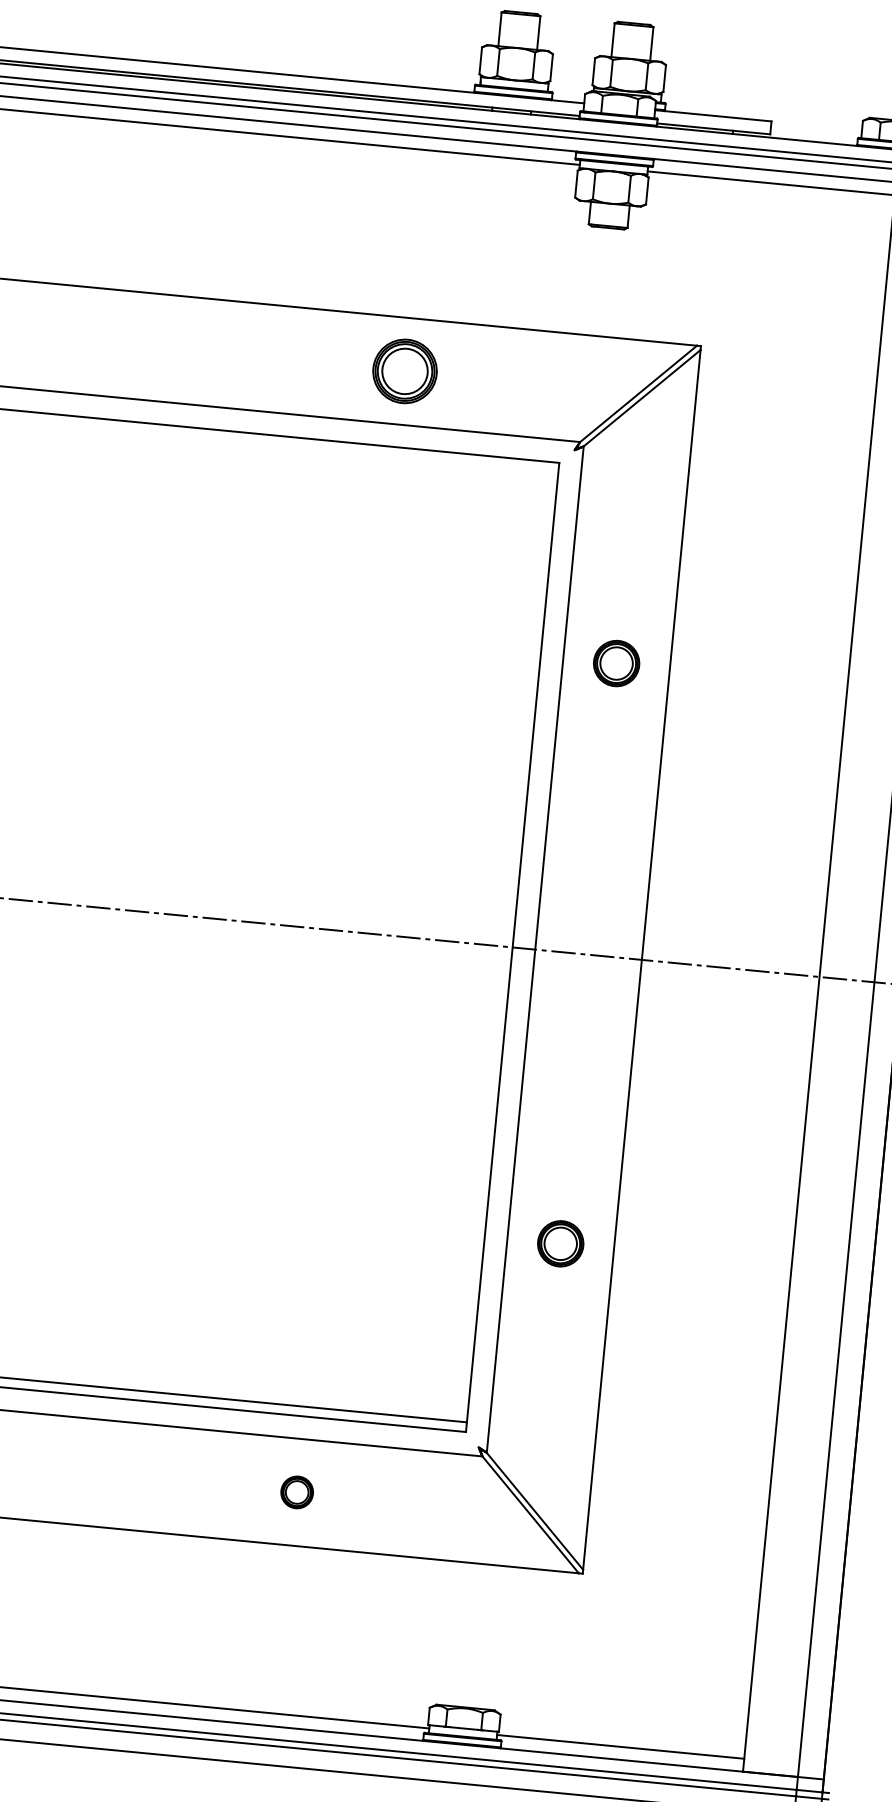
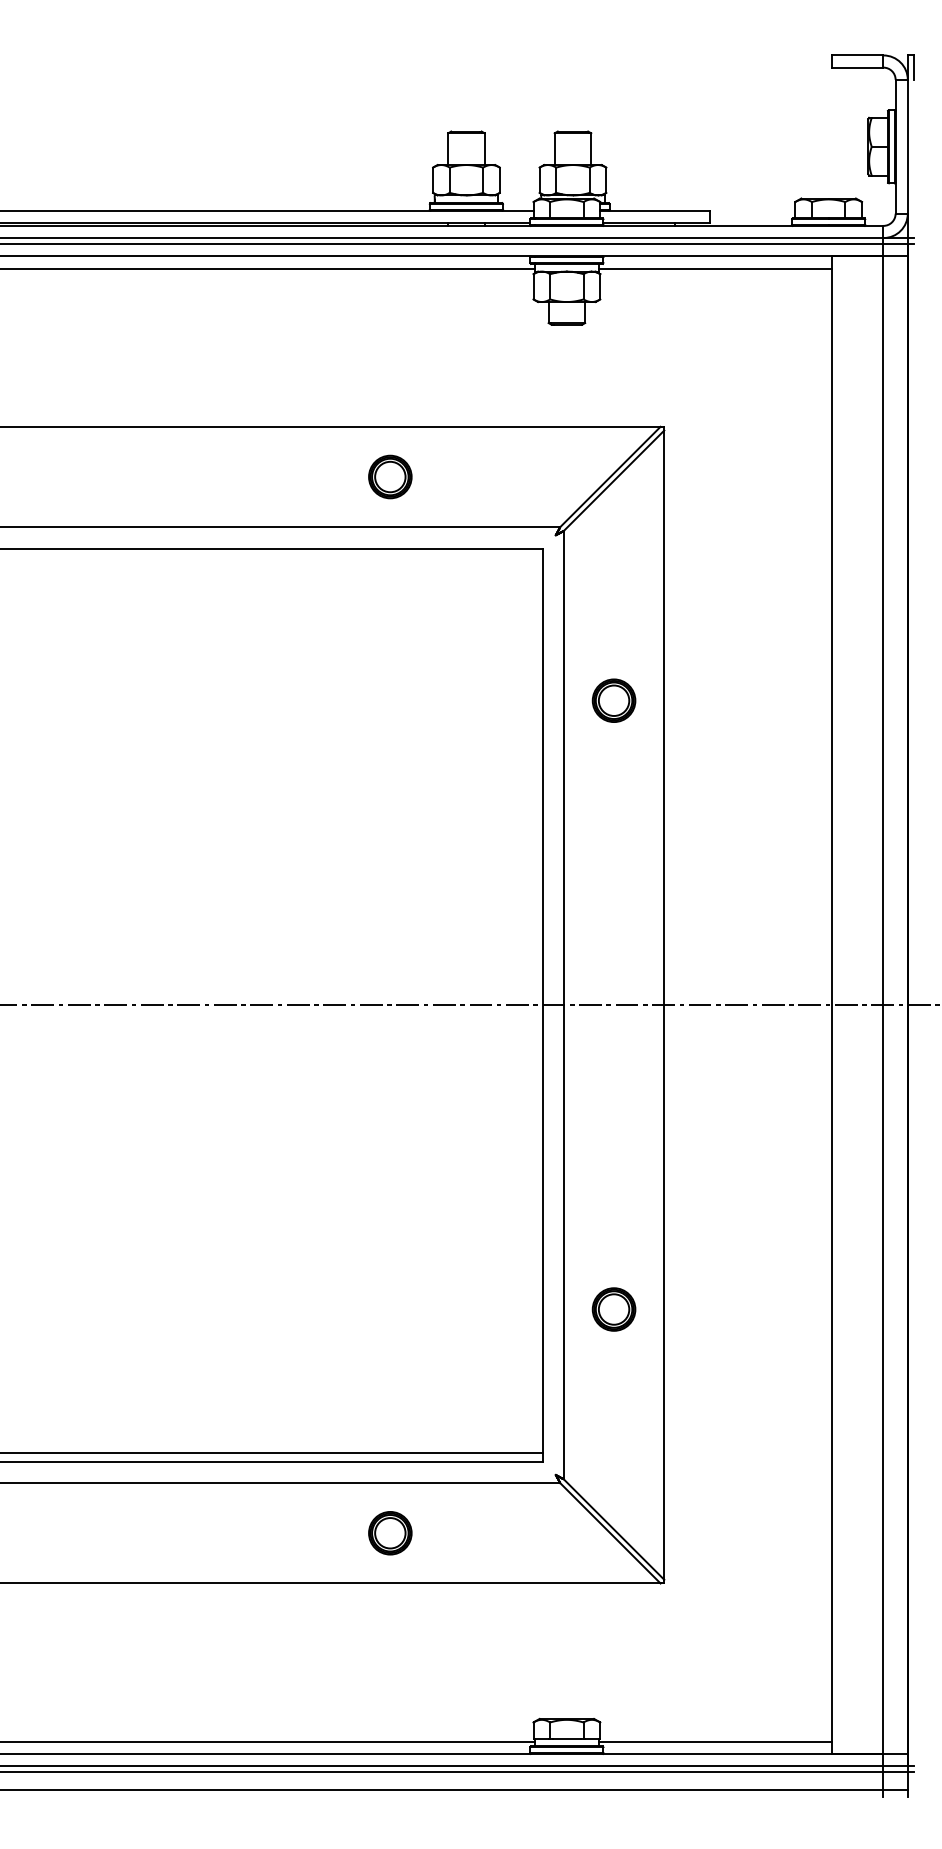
part: (405, 370) -> (390, 476), size x0.71
part: (616, 663) -> (613, 700), moved
part: (560, 1243) -> (613, 1309), moved
part: (297, 1492) -> (390, 1533), size x1.43

